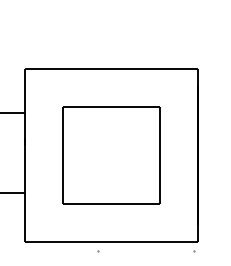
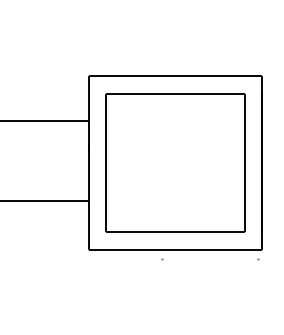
part: (111, 154) -> (175, 162), size x1.43

